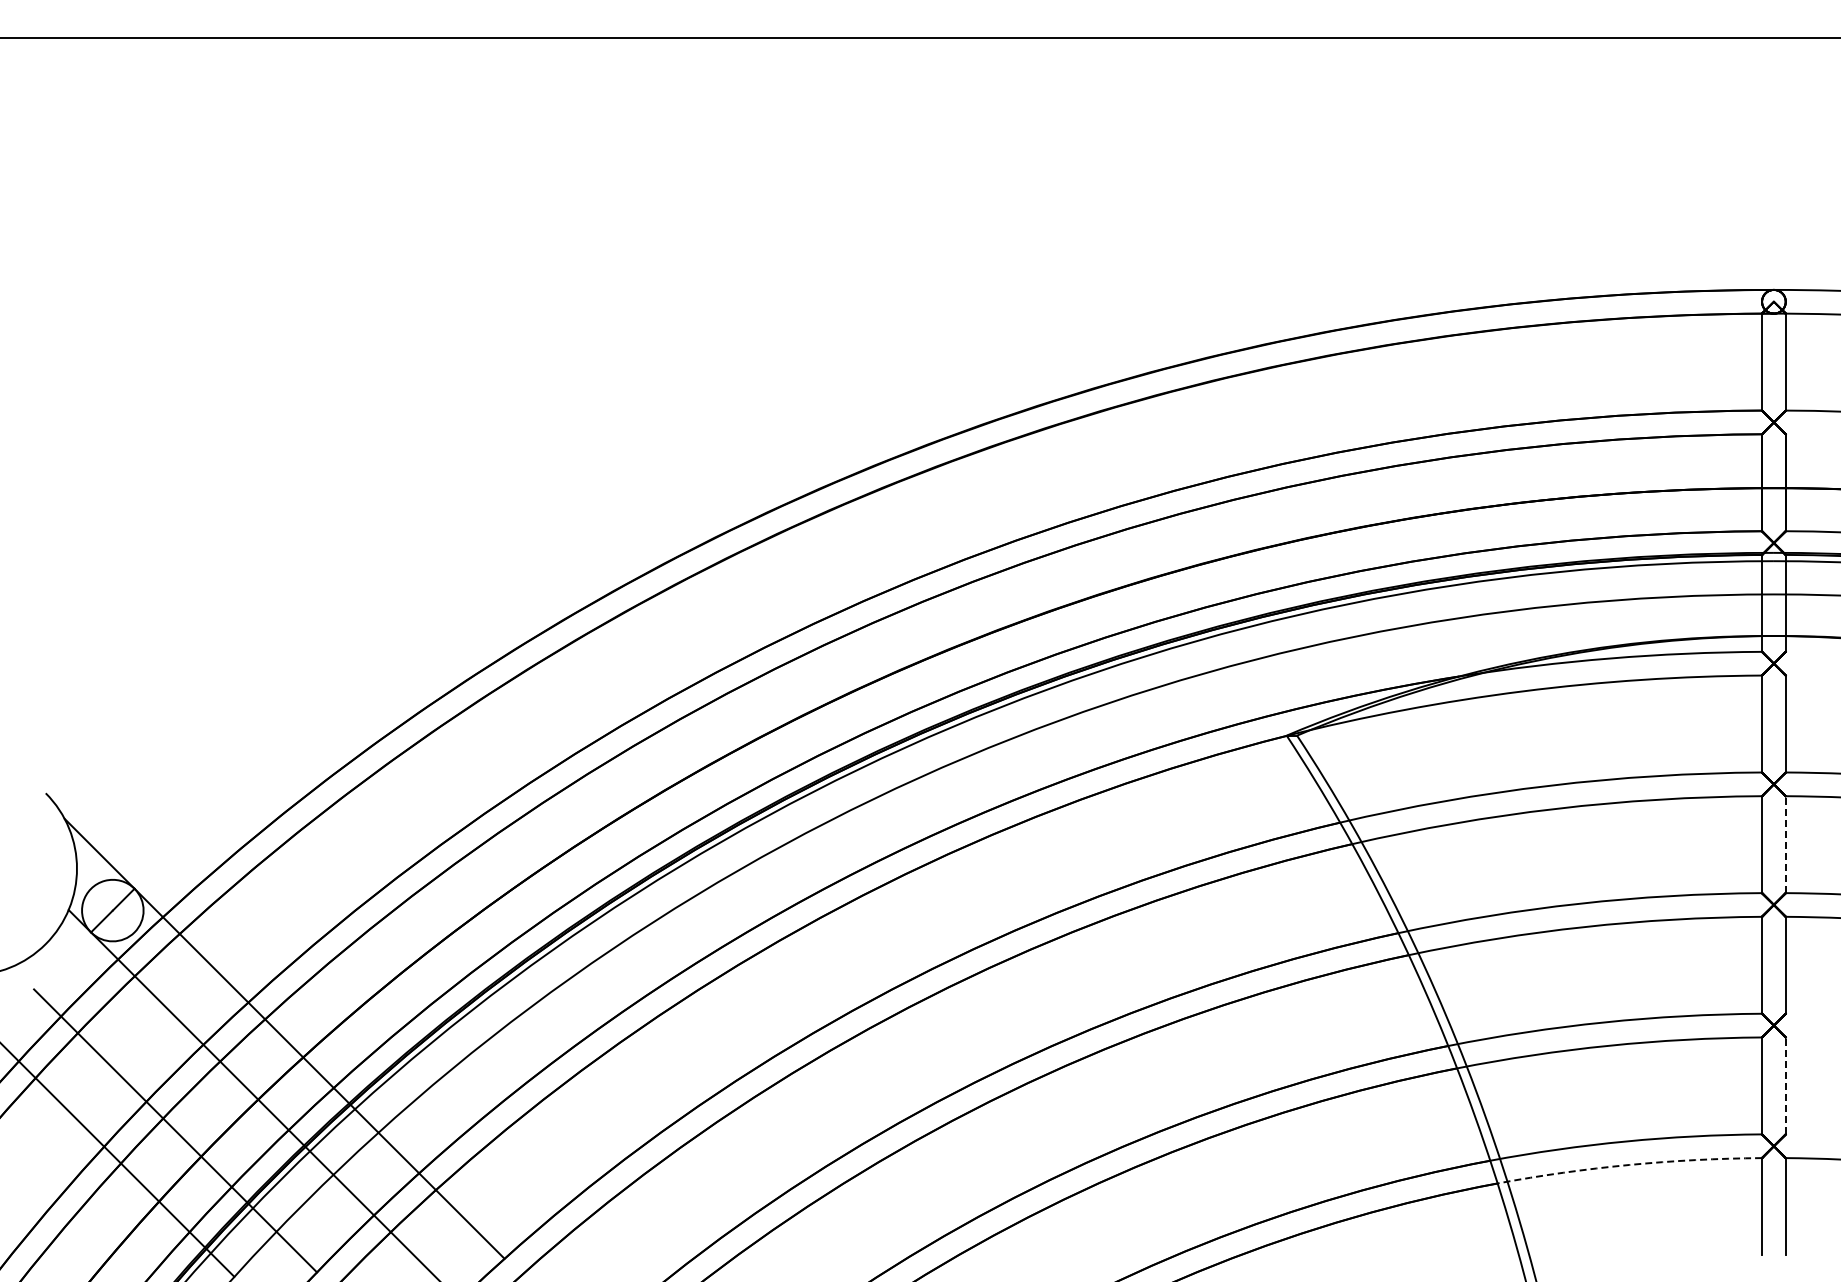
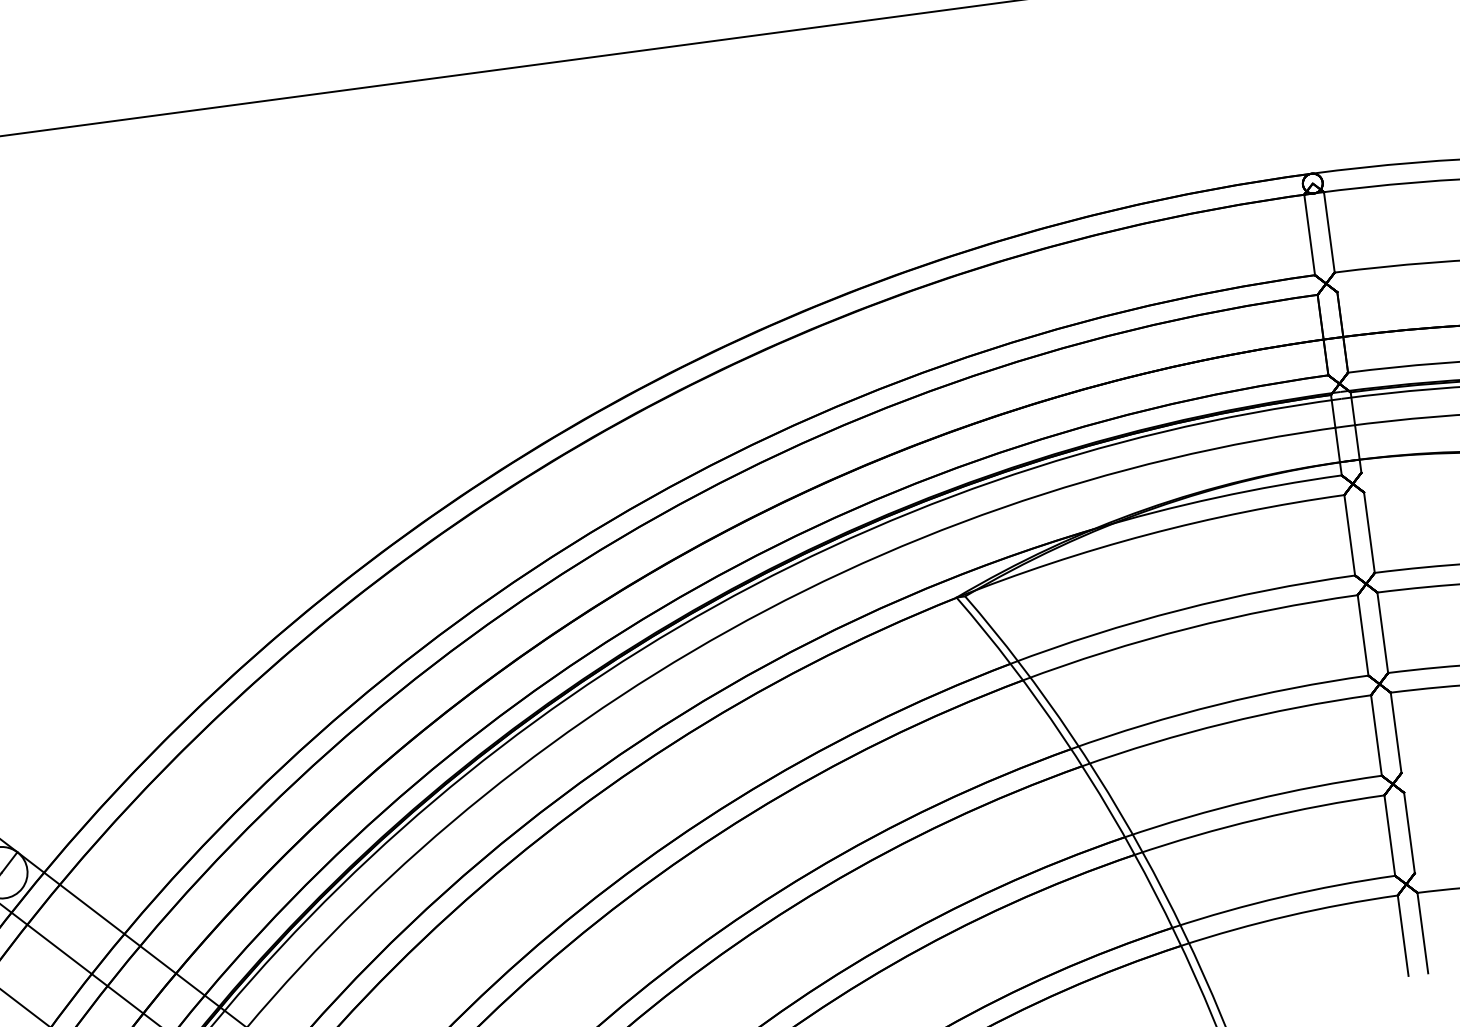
line: (1785, 844) -> (1382, 632), dashed -> solid
line: (1785, 1085) -> (1409, 832), dashed -> solid
arc: (1629, 1164) -> (1288, 915), dashed -> solid

